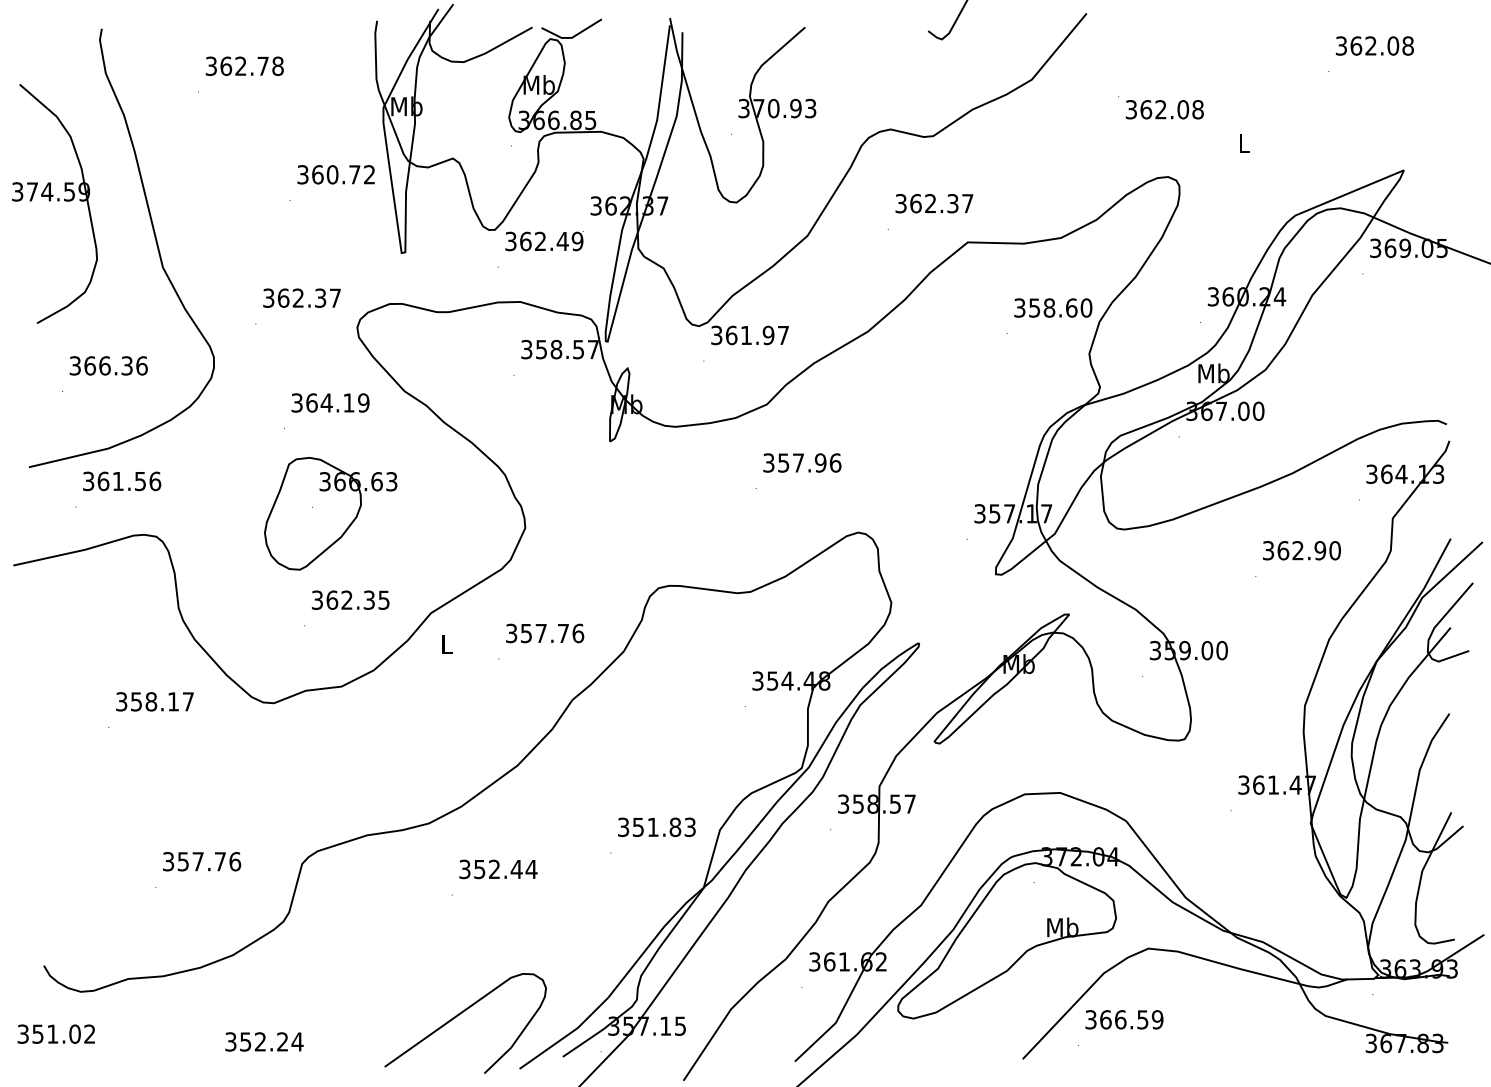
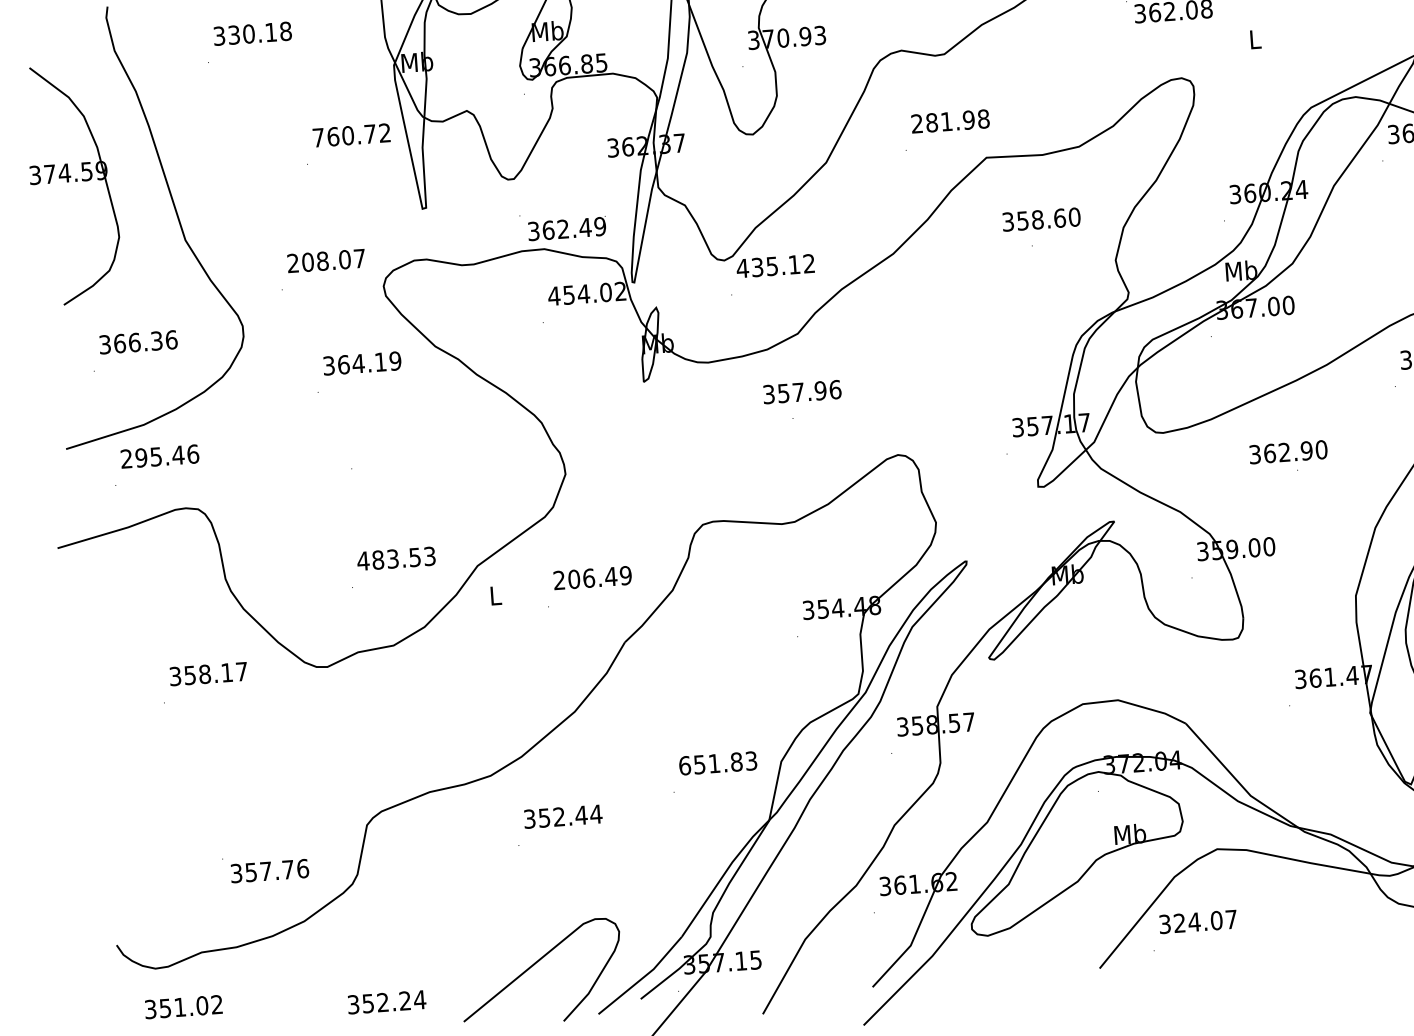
text: (244, 65) -> (252, 33), 362.78 -> 330.18
text: (302, 174) -> (318, 137), 360.72 -> 760.72
text: (934, 203) -> (950, 121), 362.37 -> 281.98
text: (544, 241) -> (567, 228), moved
text: (294, 297) -> (318, 260), 362.37 -> 208.07
text: (1053, 307) -> (1041, 219), moved
text: (749, 335) -> (775, 266), 361.97 -> 435.12
text: (559, 349) -> (586, 293), 358.57 -> 454.02
text: (802, 462) -> (802, 391), moved
text: (114, 481) -> (152, 457), 361.56 -> 295.46
part: (330, 513) -> (370, 473), removed
text: (1301, 550) -> (1288, 452), moved
text: (350, 599) -> (396, 558), 362.35 -> 483.53
text: (545, 633) -> (593, 578), 357.76 -> 206.49
text: (623, 827) -> (684, 765), 351.83 -> 651.83
text: (202, 861) -> (270, 870), moved
text: (1131, 1019) -> (1205, 921), 366.59 -> 324.07
text: (55, 1033) -> (182, 1006), moved
text: (264, 1041) -> (387, 1001), moved

